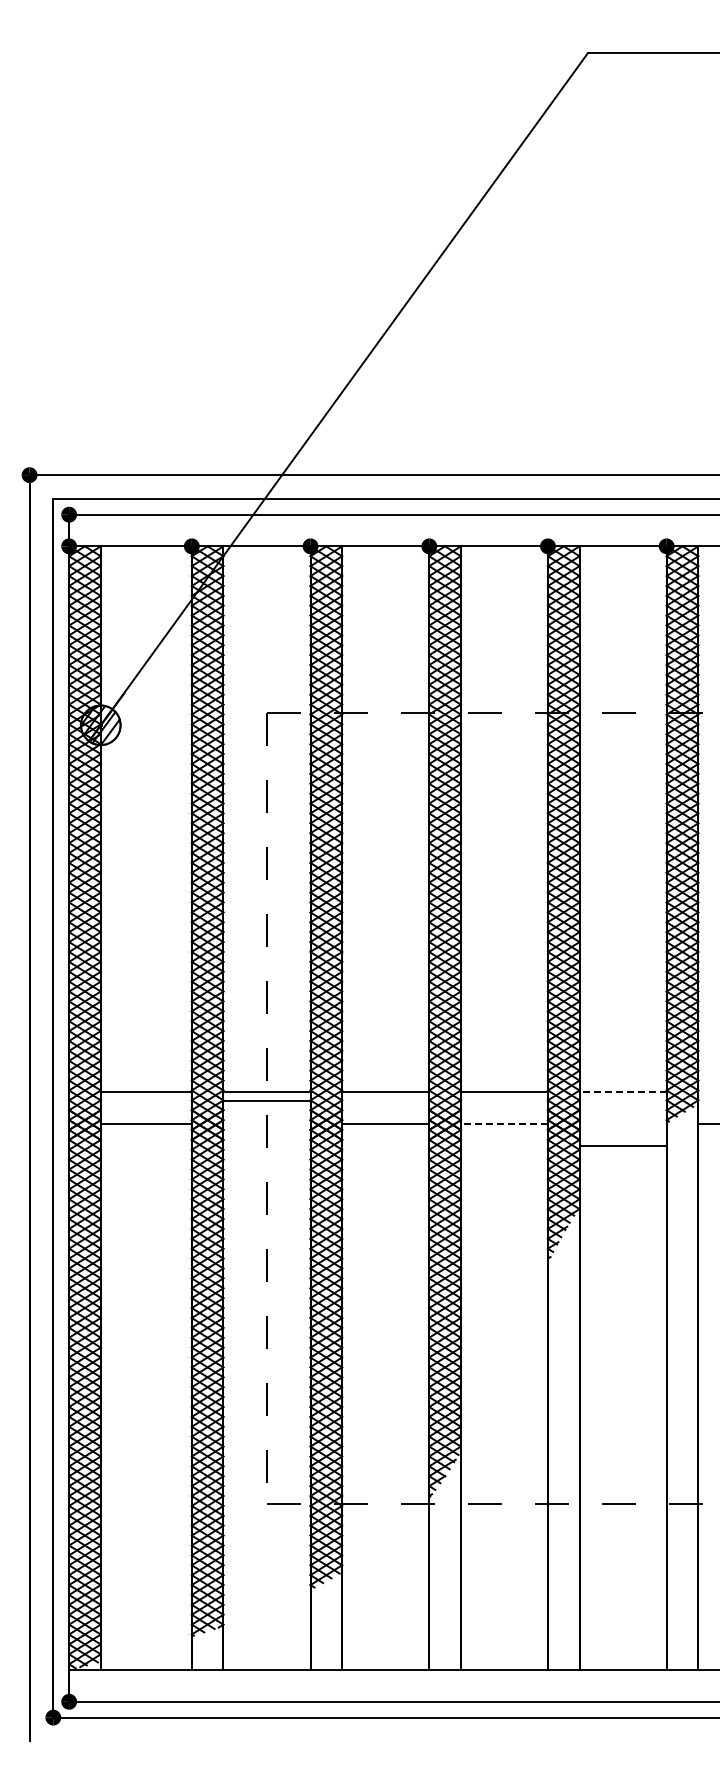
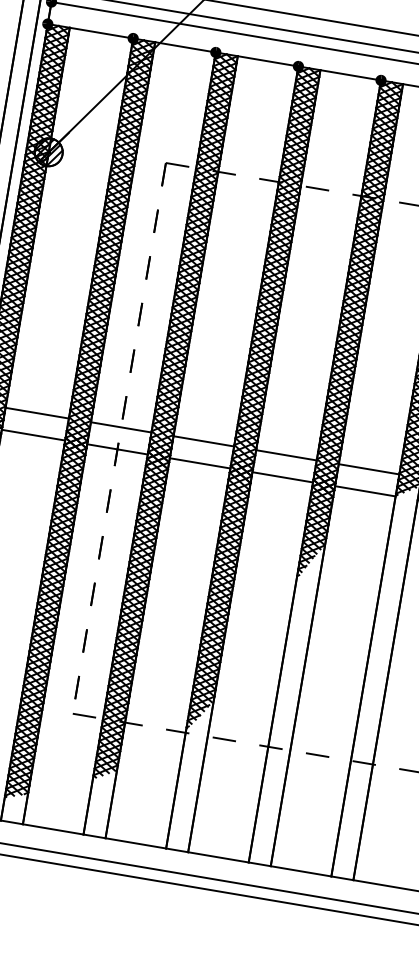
line: (623, 1092) -> (369, 469), dashed -> solid
line: (266, 1101) -> (117, 449), moved
line: (504, 1124) -> (282, 477), dashed -> solid
line: (622, 1146) -> (364, 491), moved

